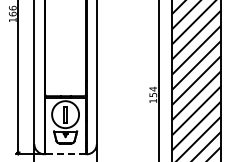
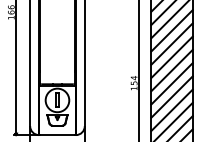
line: (65, 154) -> (57, 135), dashed -> solid

